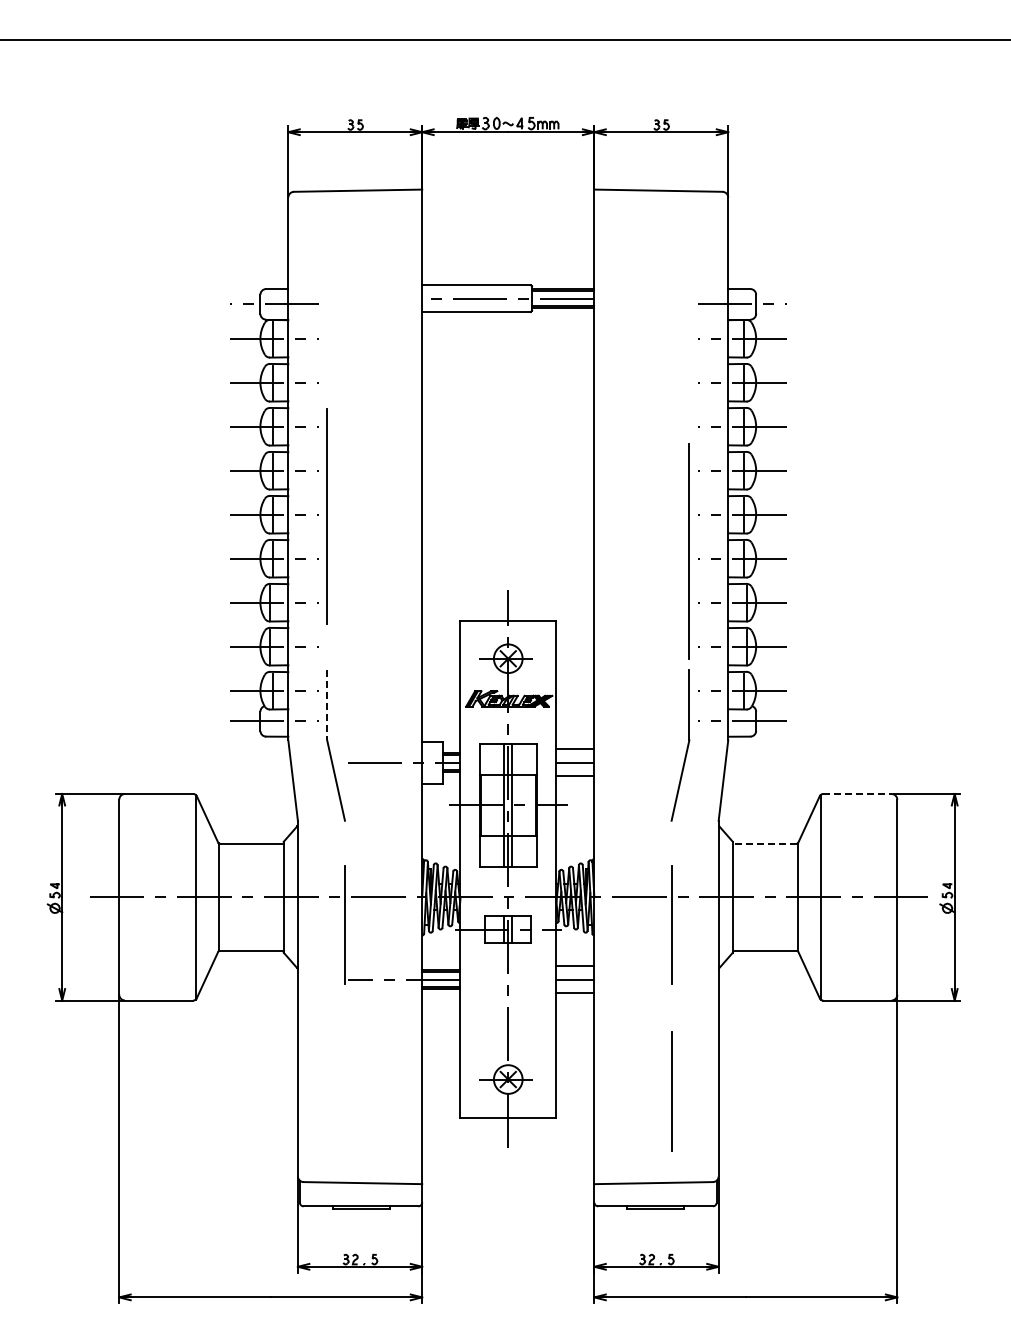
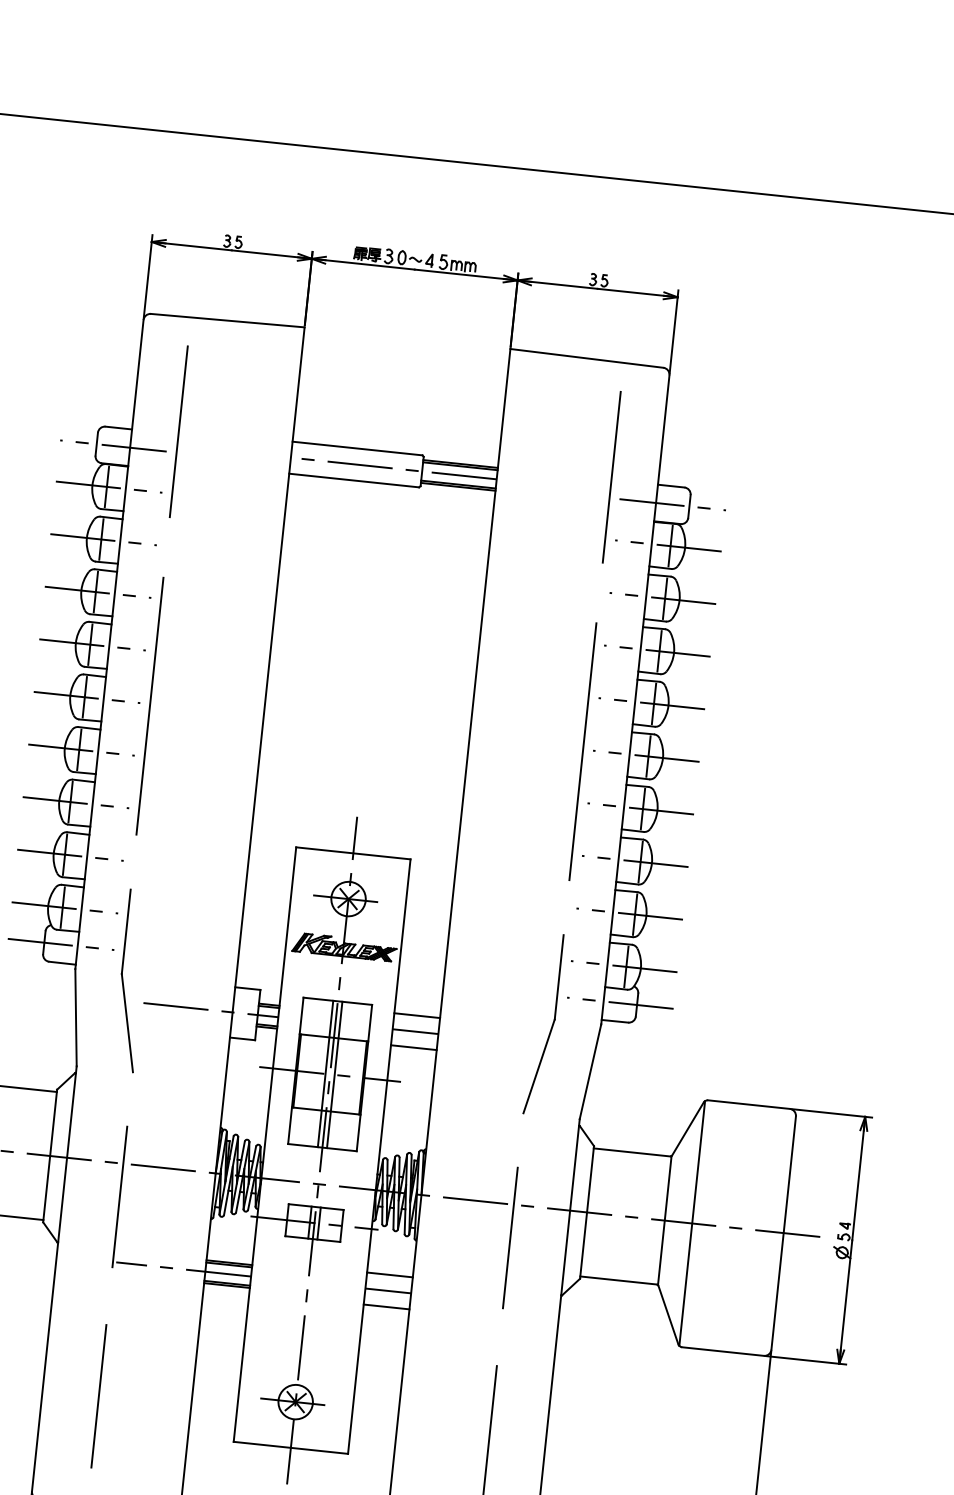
line: (326, 286) -> (178, 431), added
line: (689, 286) -> (611, 476), added
line: (688, 551) -> (581, 751), moved
line: (327, 705) -> (126, 932), dashed -> solid
line: (857, 793) -> (749, 1104), dashed -> solid
line: (764, 843) -> (631, 1152), dashed -> solid
line: (344, 1091) -> (98, 1395), added

